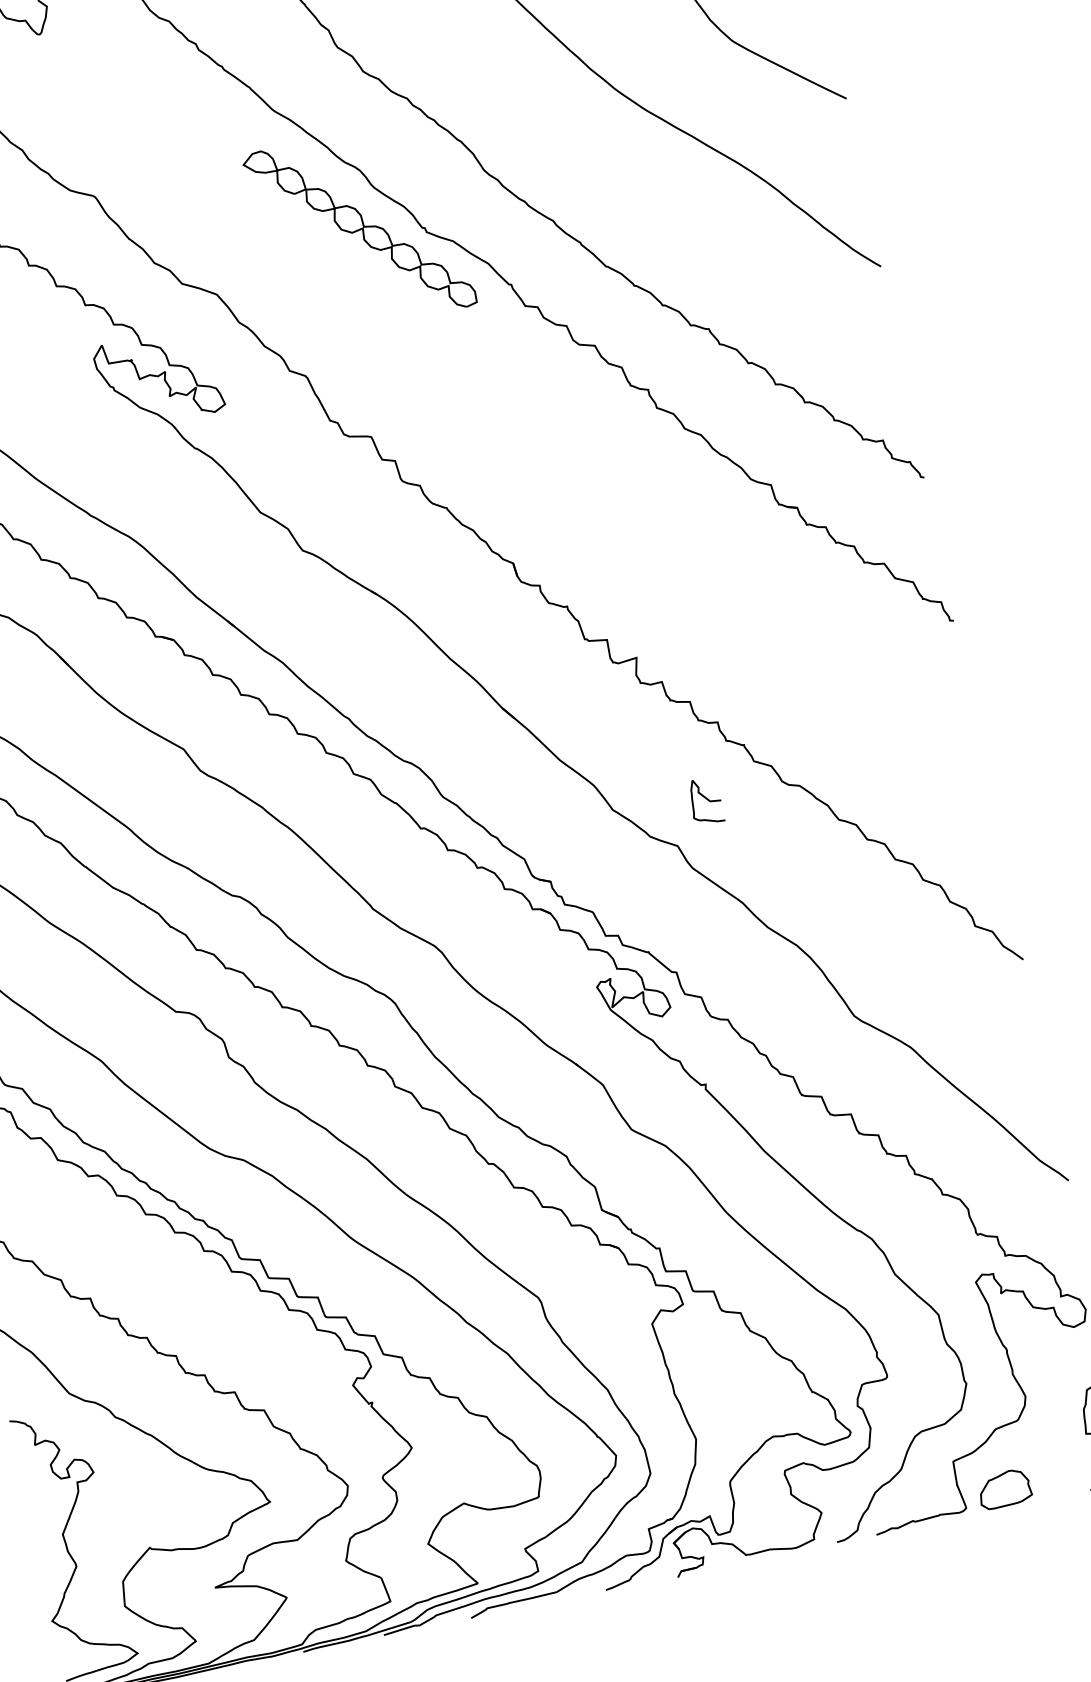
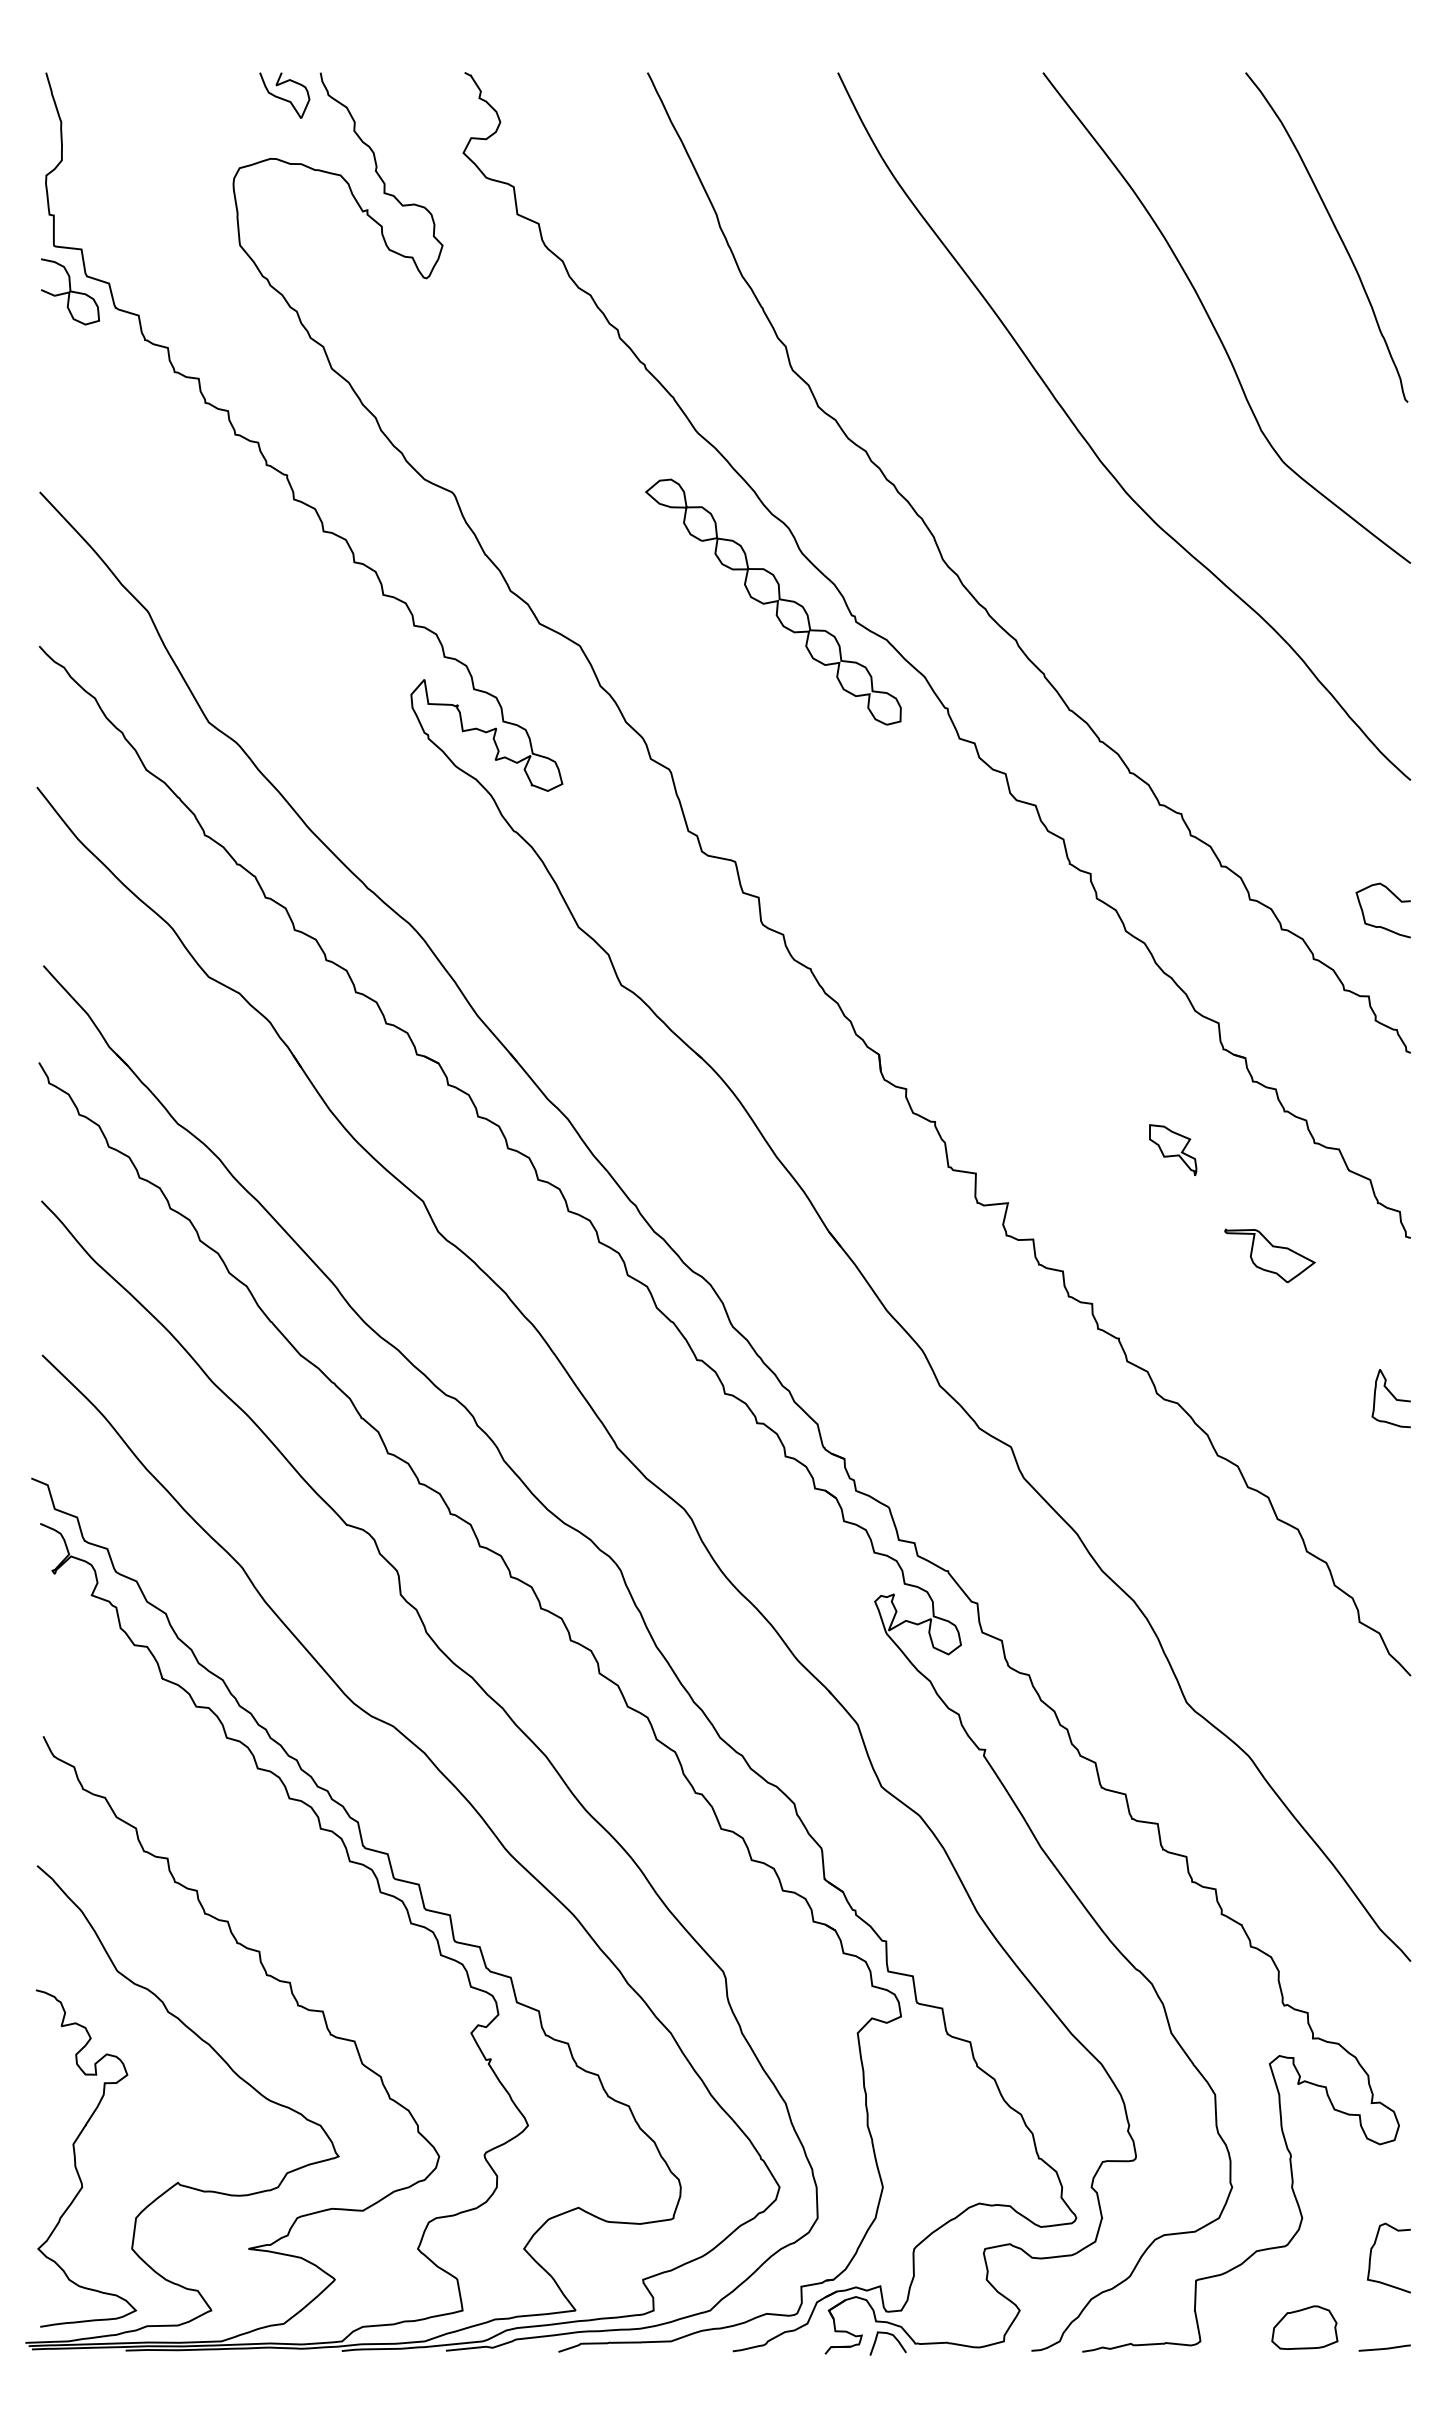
curve: (882, 384) -> (1382, 926), added
part: (756, 589) -> (1173, 1149), added
part: (847, 656) -> (1269, 1255), added
curve: (706, 799) -> (1392, 1396), moved
part: (1004, 1489) -> (1304, 2327), moved
curve: (728, 1553) -> (893, 2337), added

